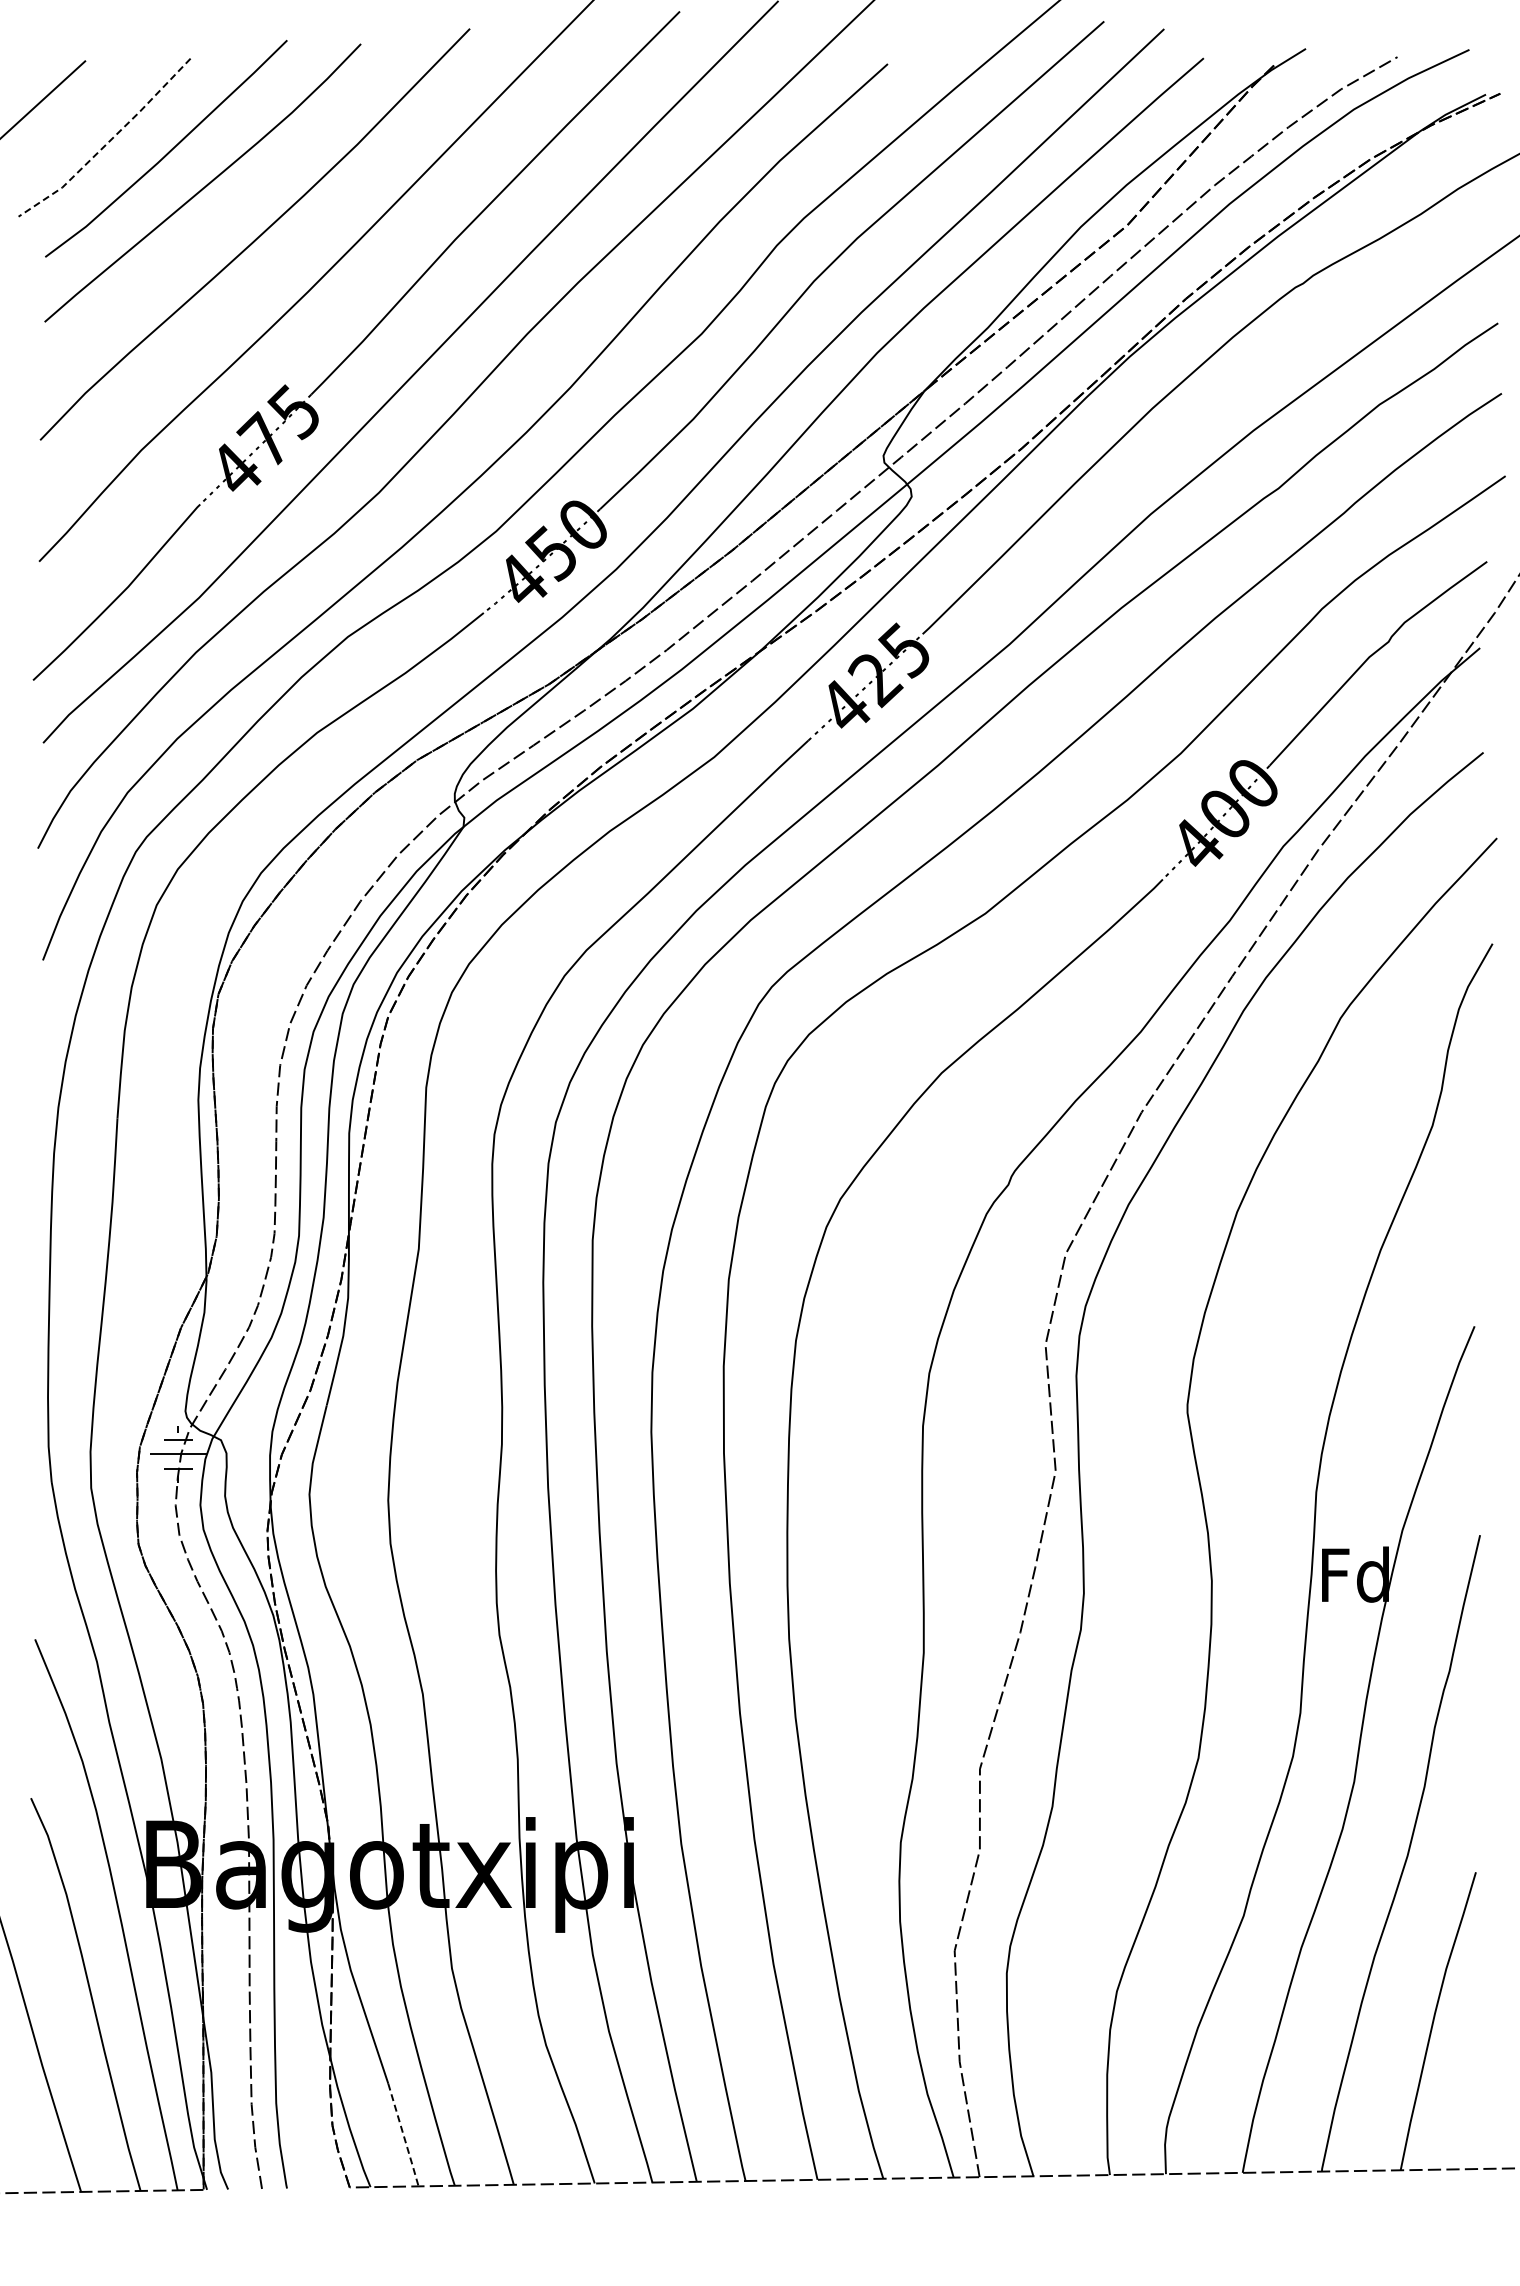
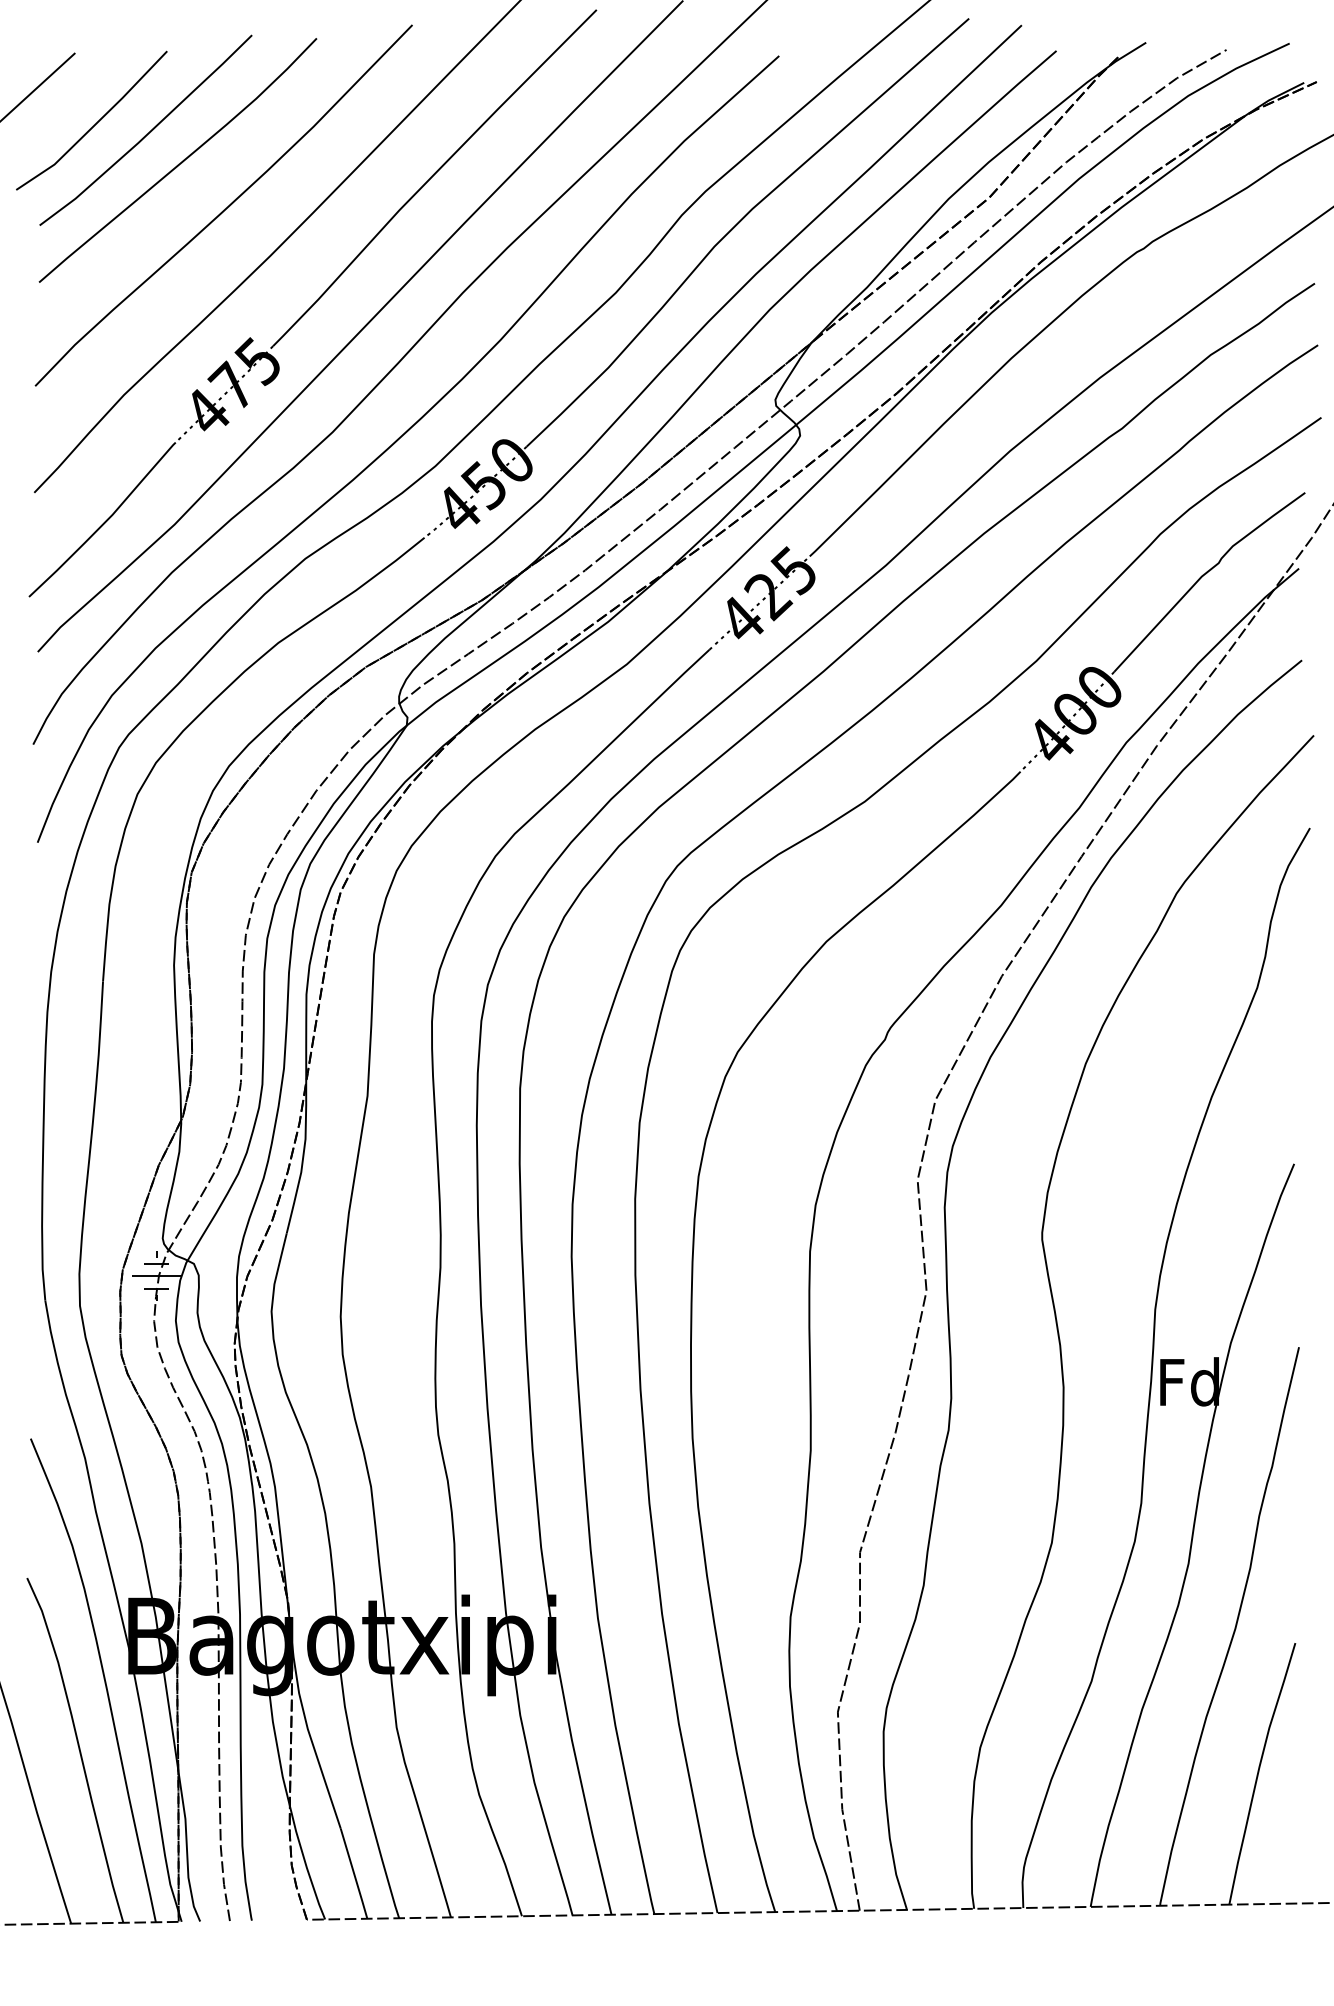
line: (108, 142) -> (95, 124), dashed -> solid
line: (403, 2136) -> (354, 1874), dashed -> solid

